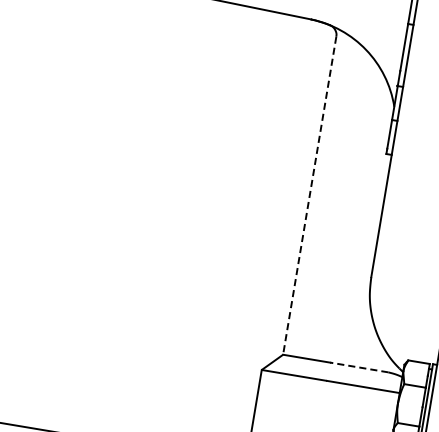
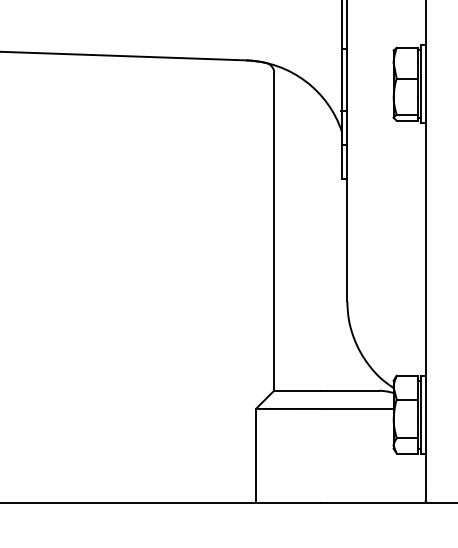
line: (310, 195) -> (274, 231), dashed -> solid
line: (358, 367) -> (349, 390), dashed -> solid

